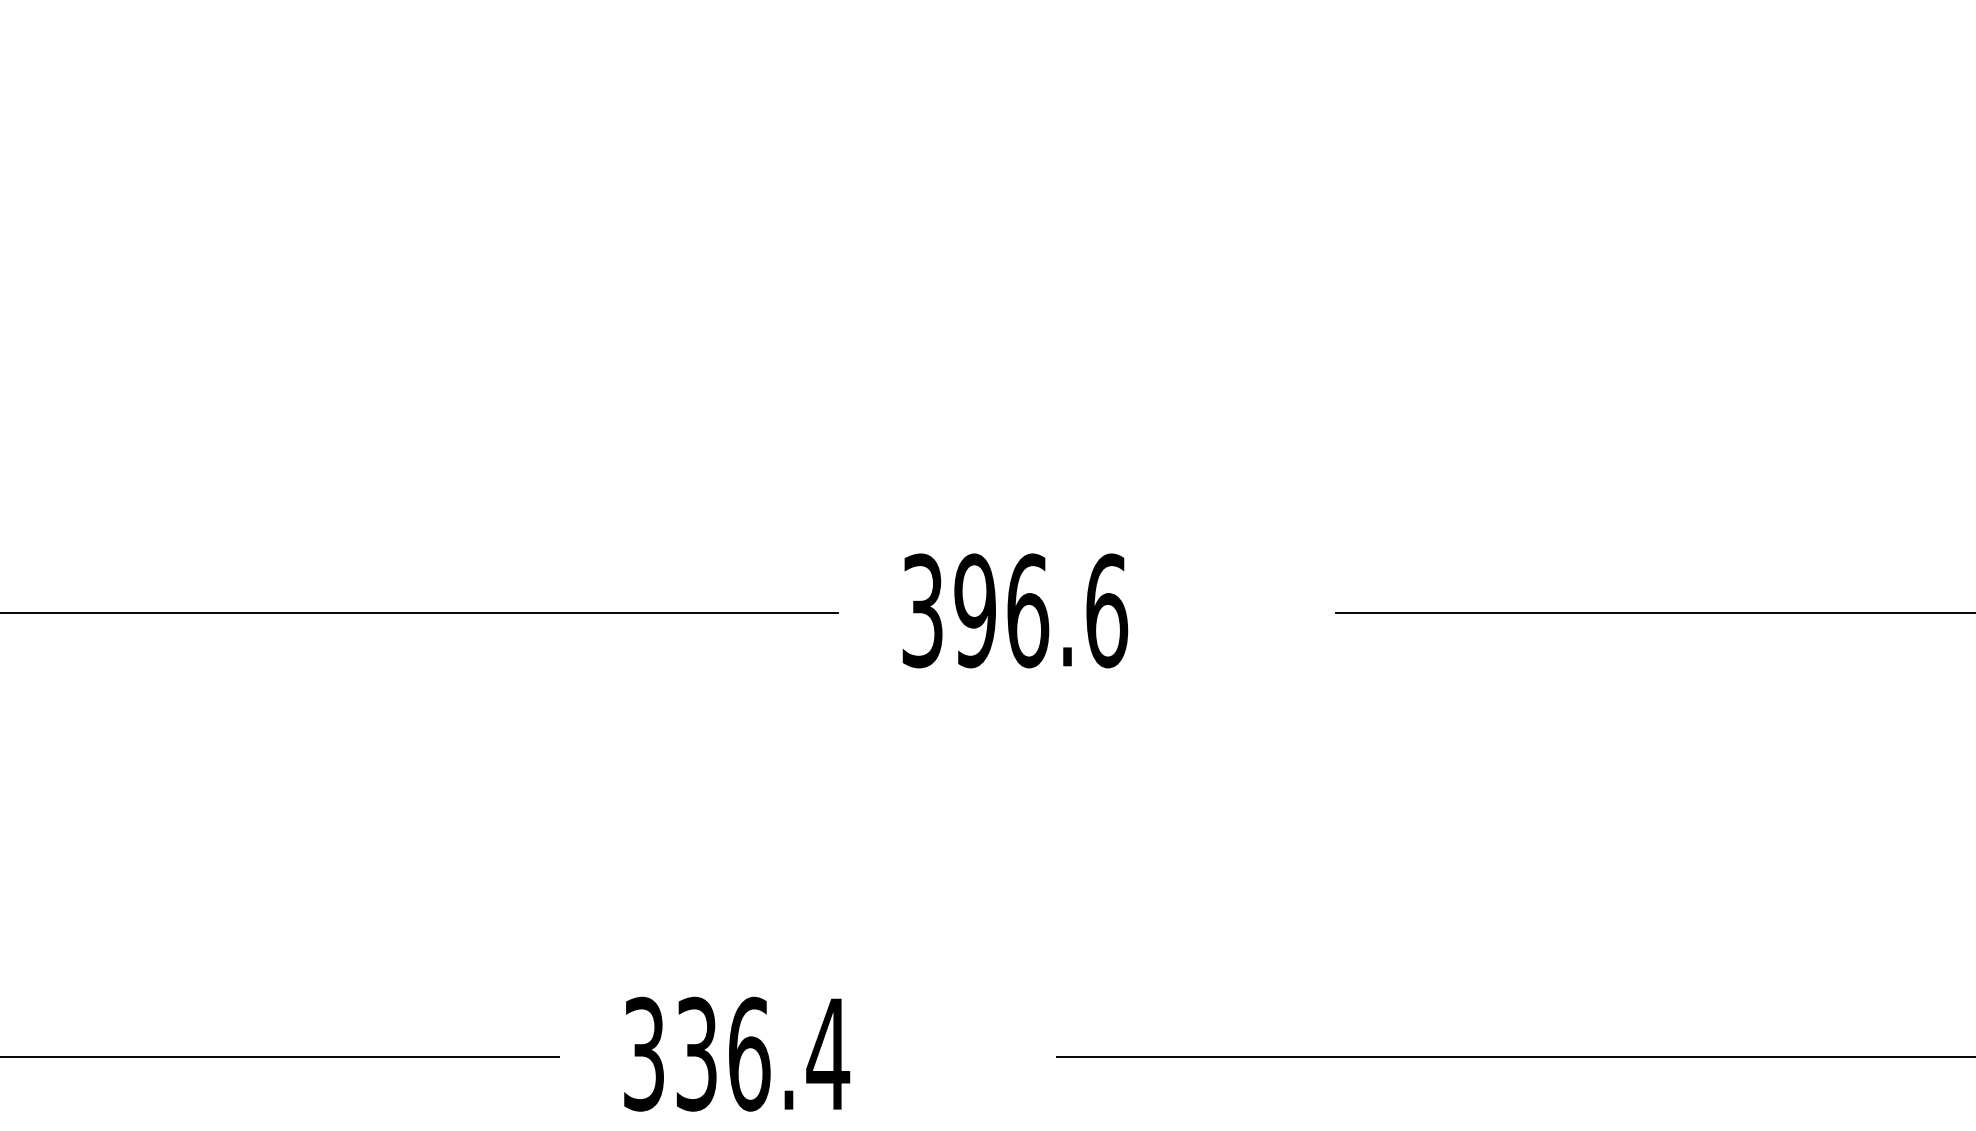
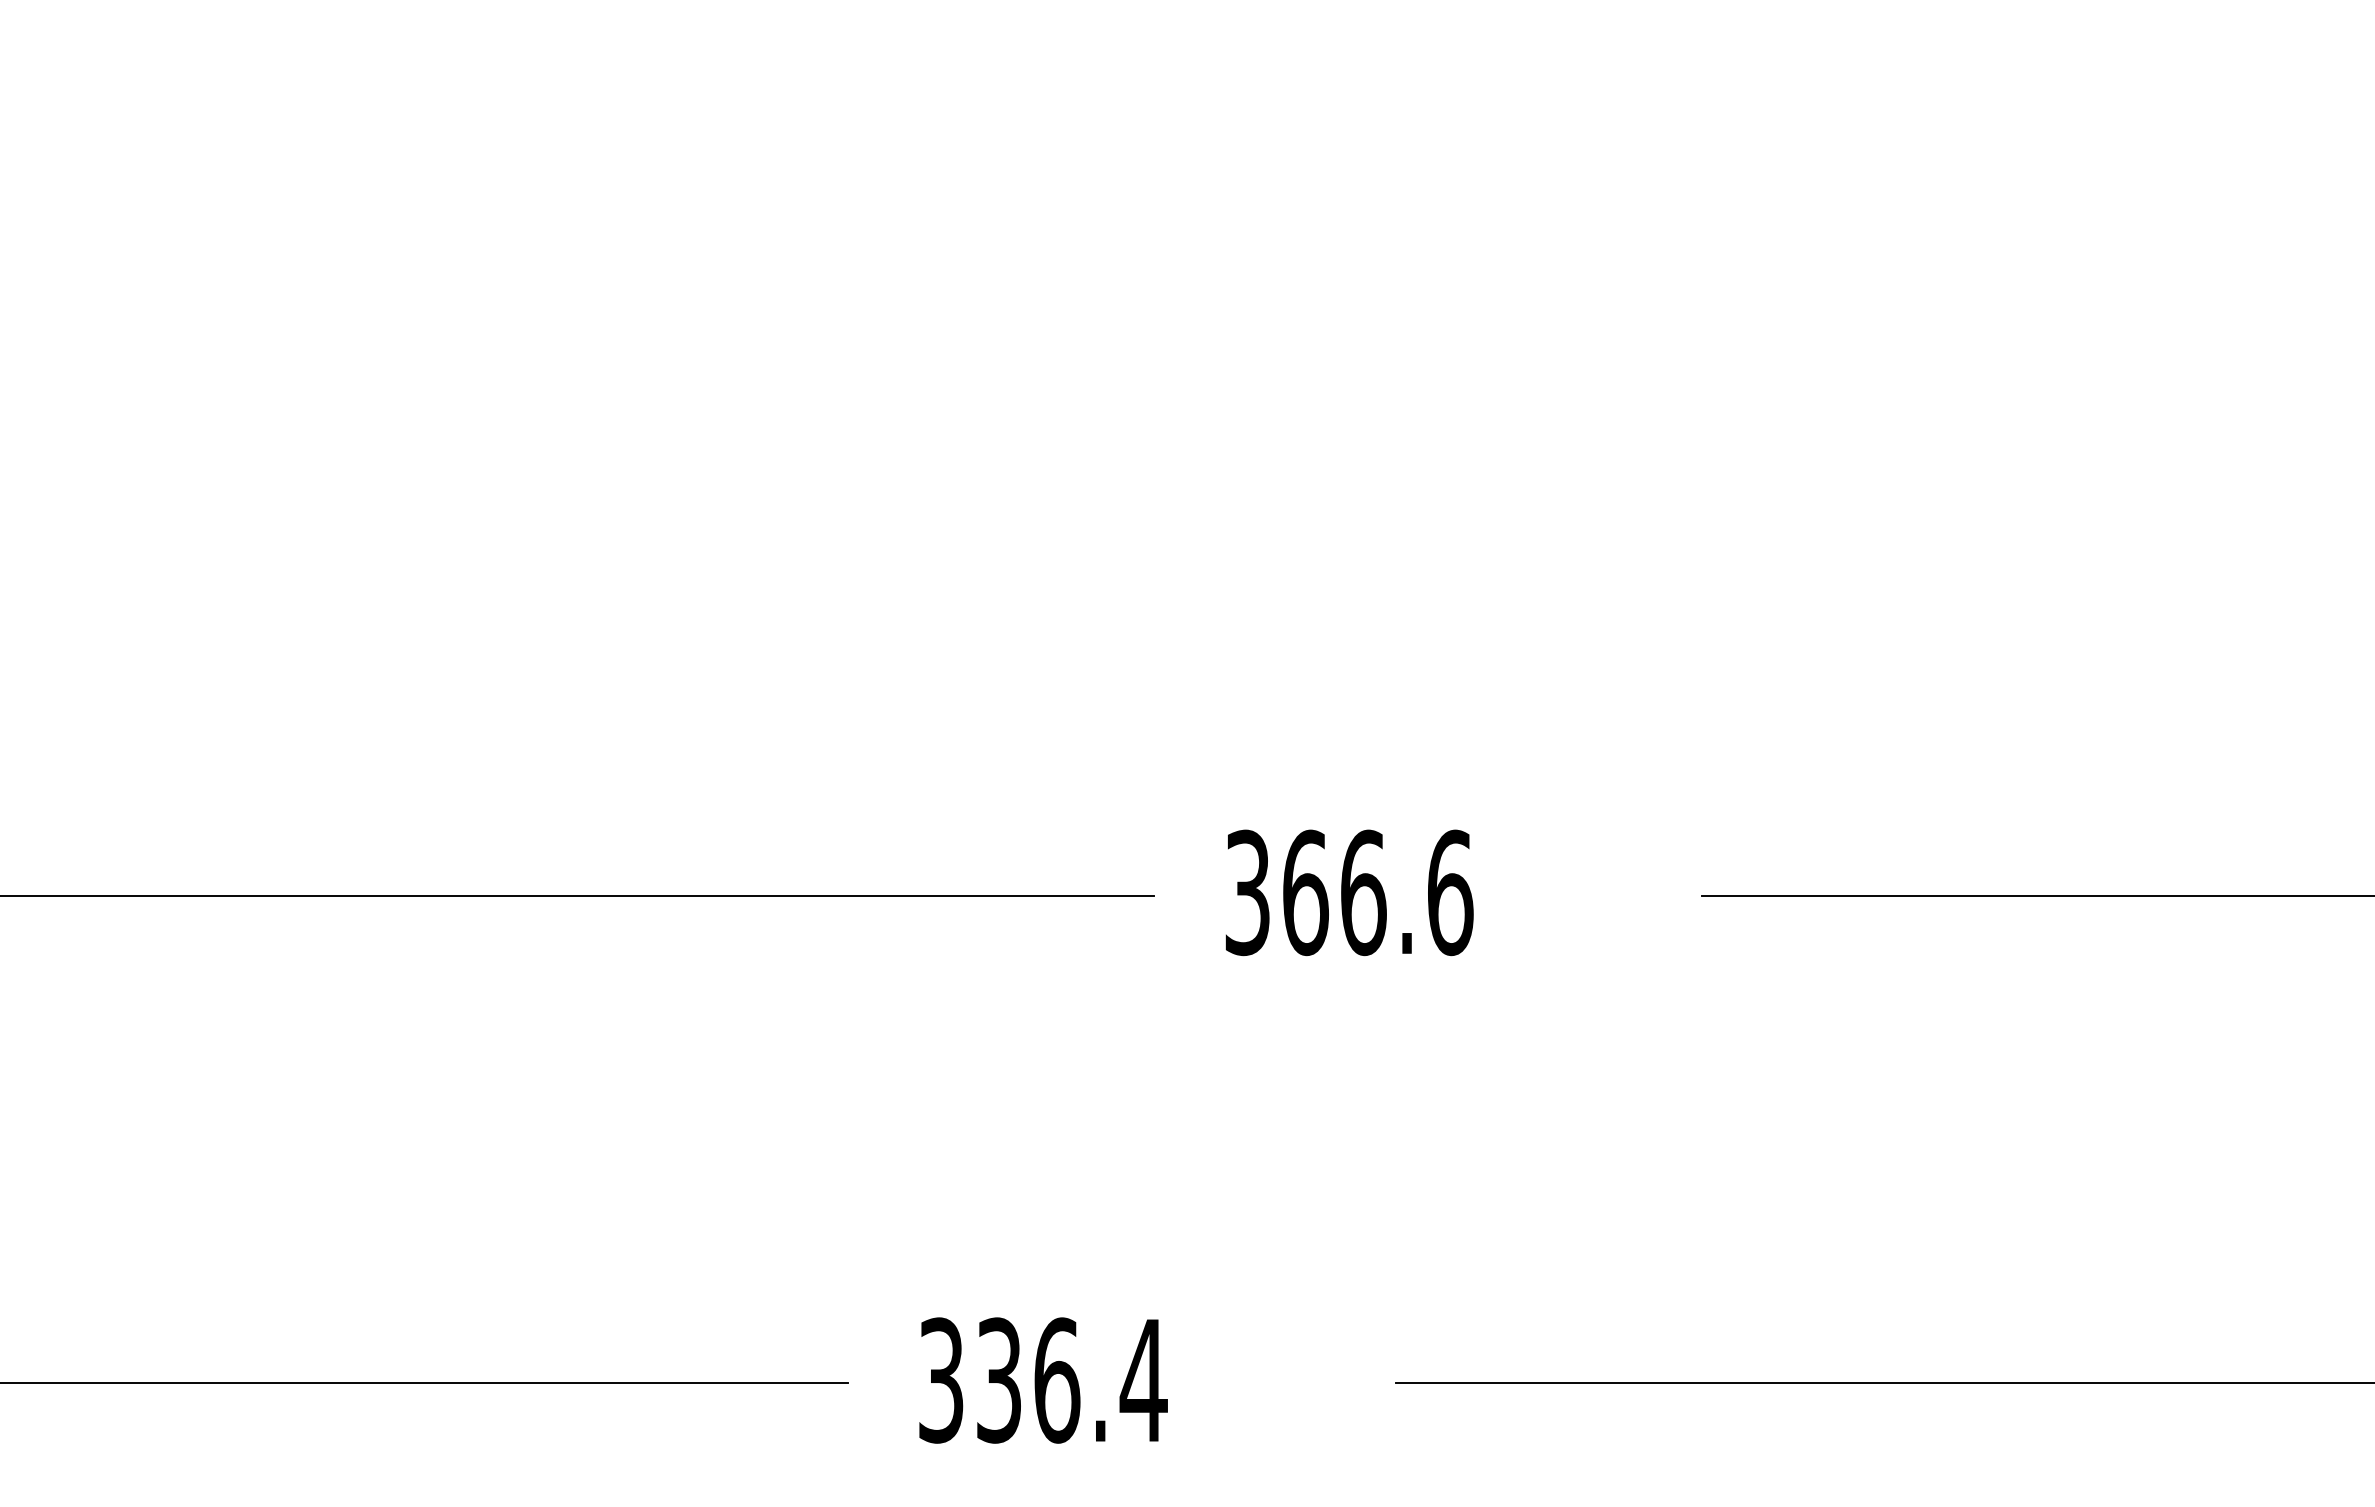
text: (975, 610) -> (1305, 892), 396.6 -> 366.6

